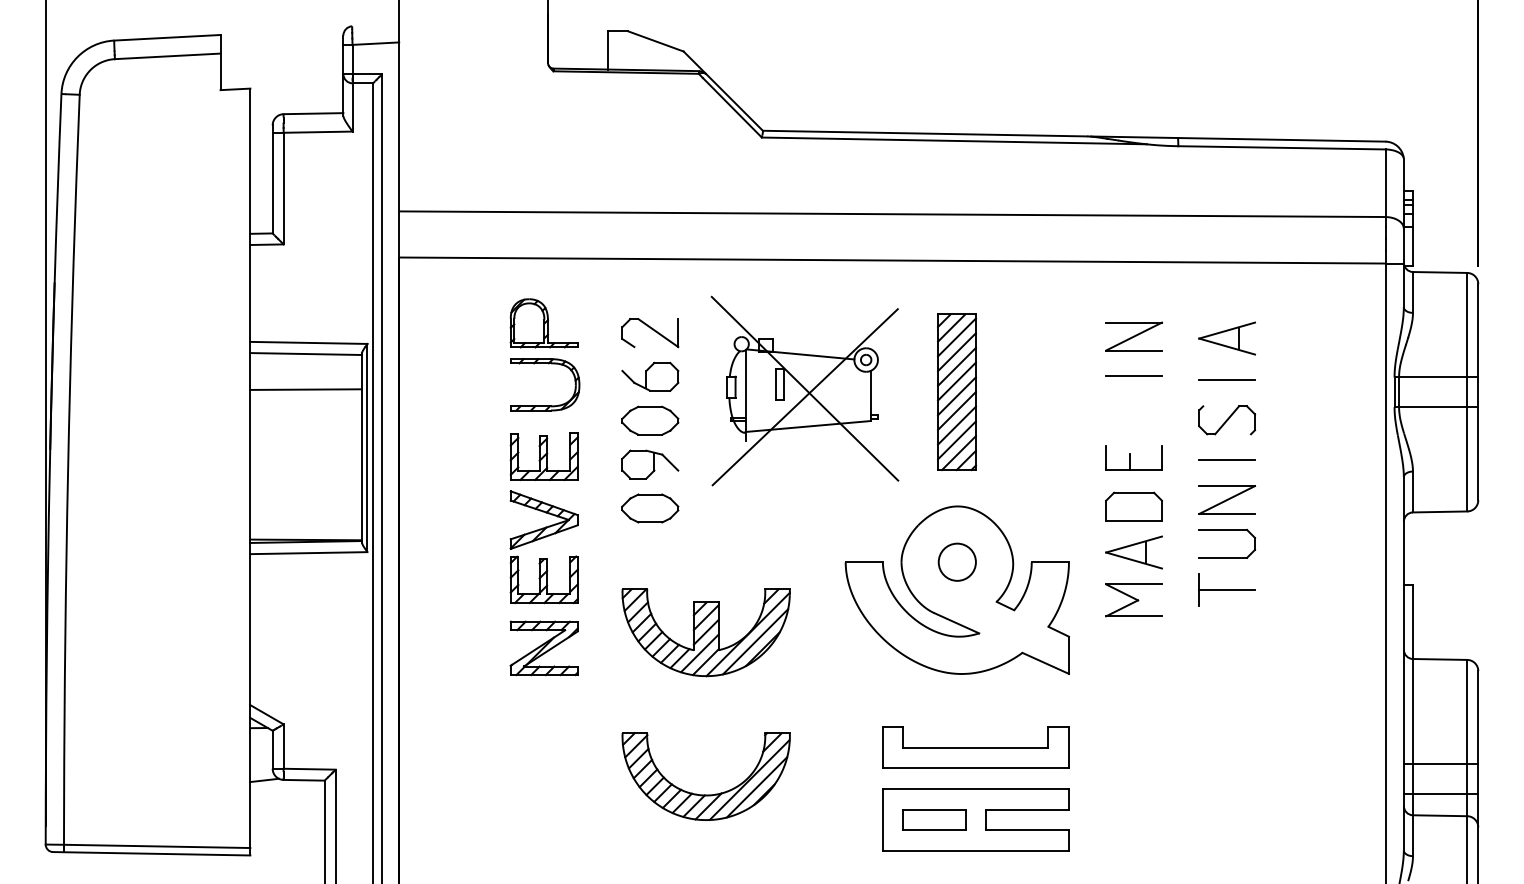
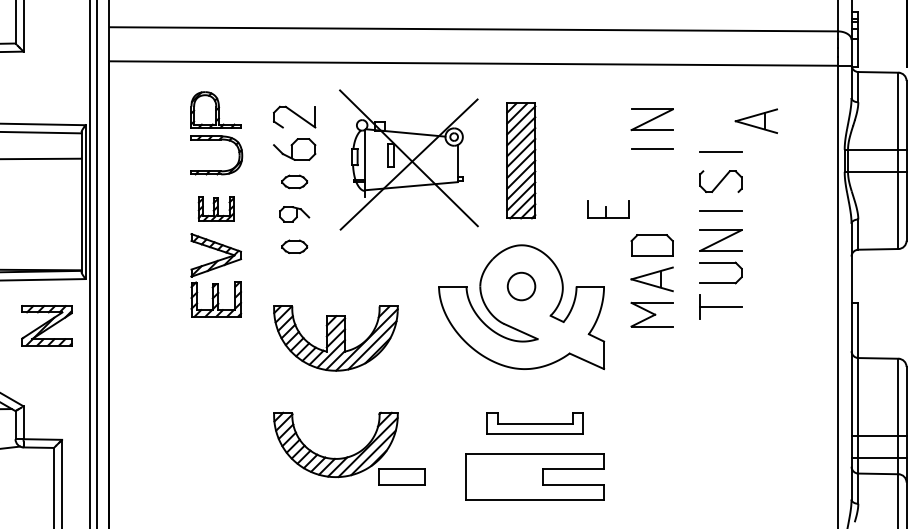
part: (1226, 338) -> (755, 121), moved
part: (650, 420) -> (294, 181), size x0.6
part: (543, 456) -> (215, 208), size x0.7
part: (1133, 457) -> (608, 209), moved
part: (650, 464) -> (294, 214), size x0.7
part: (650, 508) -> (294, 246), size x0.6
part: (543, 648) -> (46, 325), moved
part: (975, 747) -> (534, 423), size x0.7
part: (934, 819) -> (401, 476), moved

